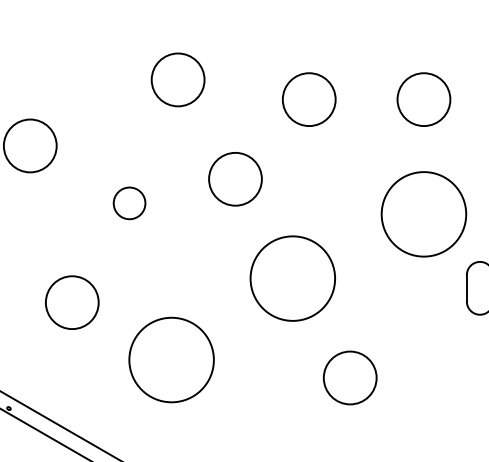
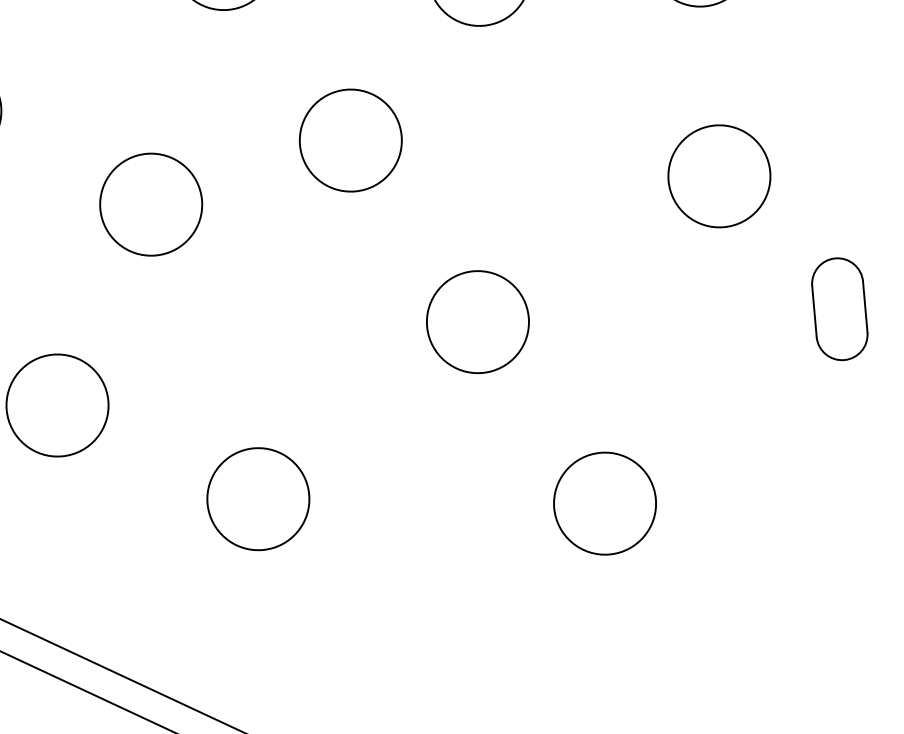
circle: (129, 203) -> (150, 205), size x1.67
circle: (423, 213) -> (718, 174), size x0.62
circle: (292, 278) -> (477, 321), size x0.62
circle: (171, 359) -> (258, 498), size x0.62

